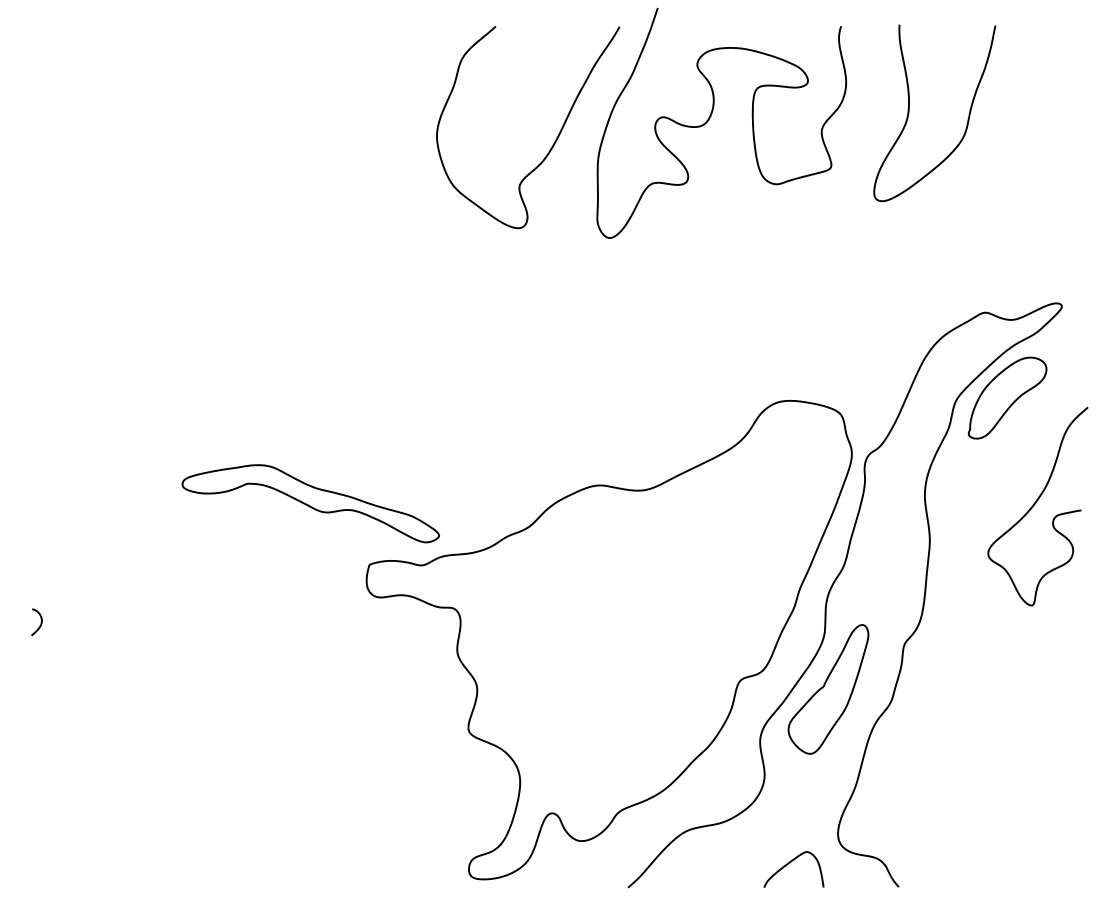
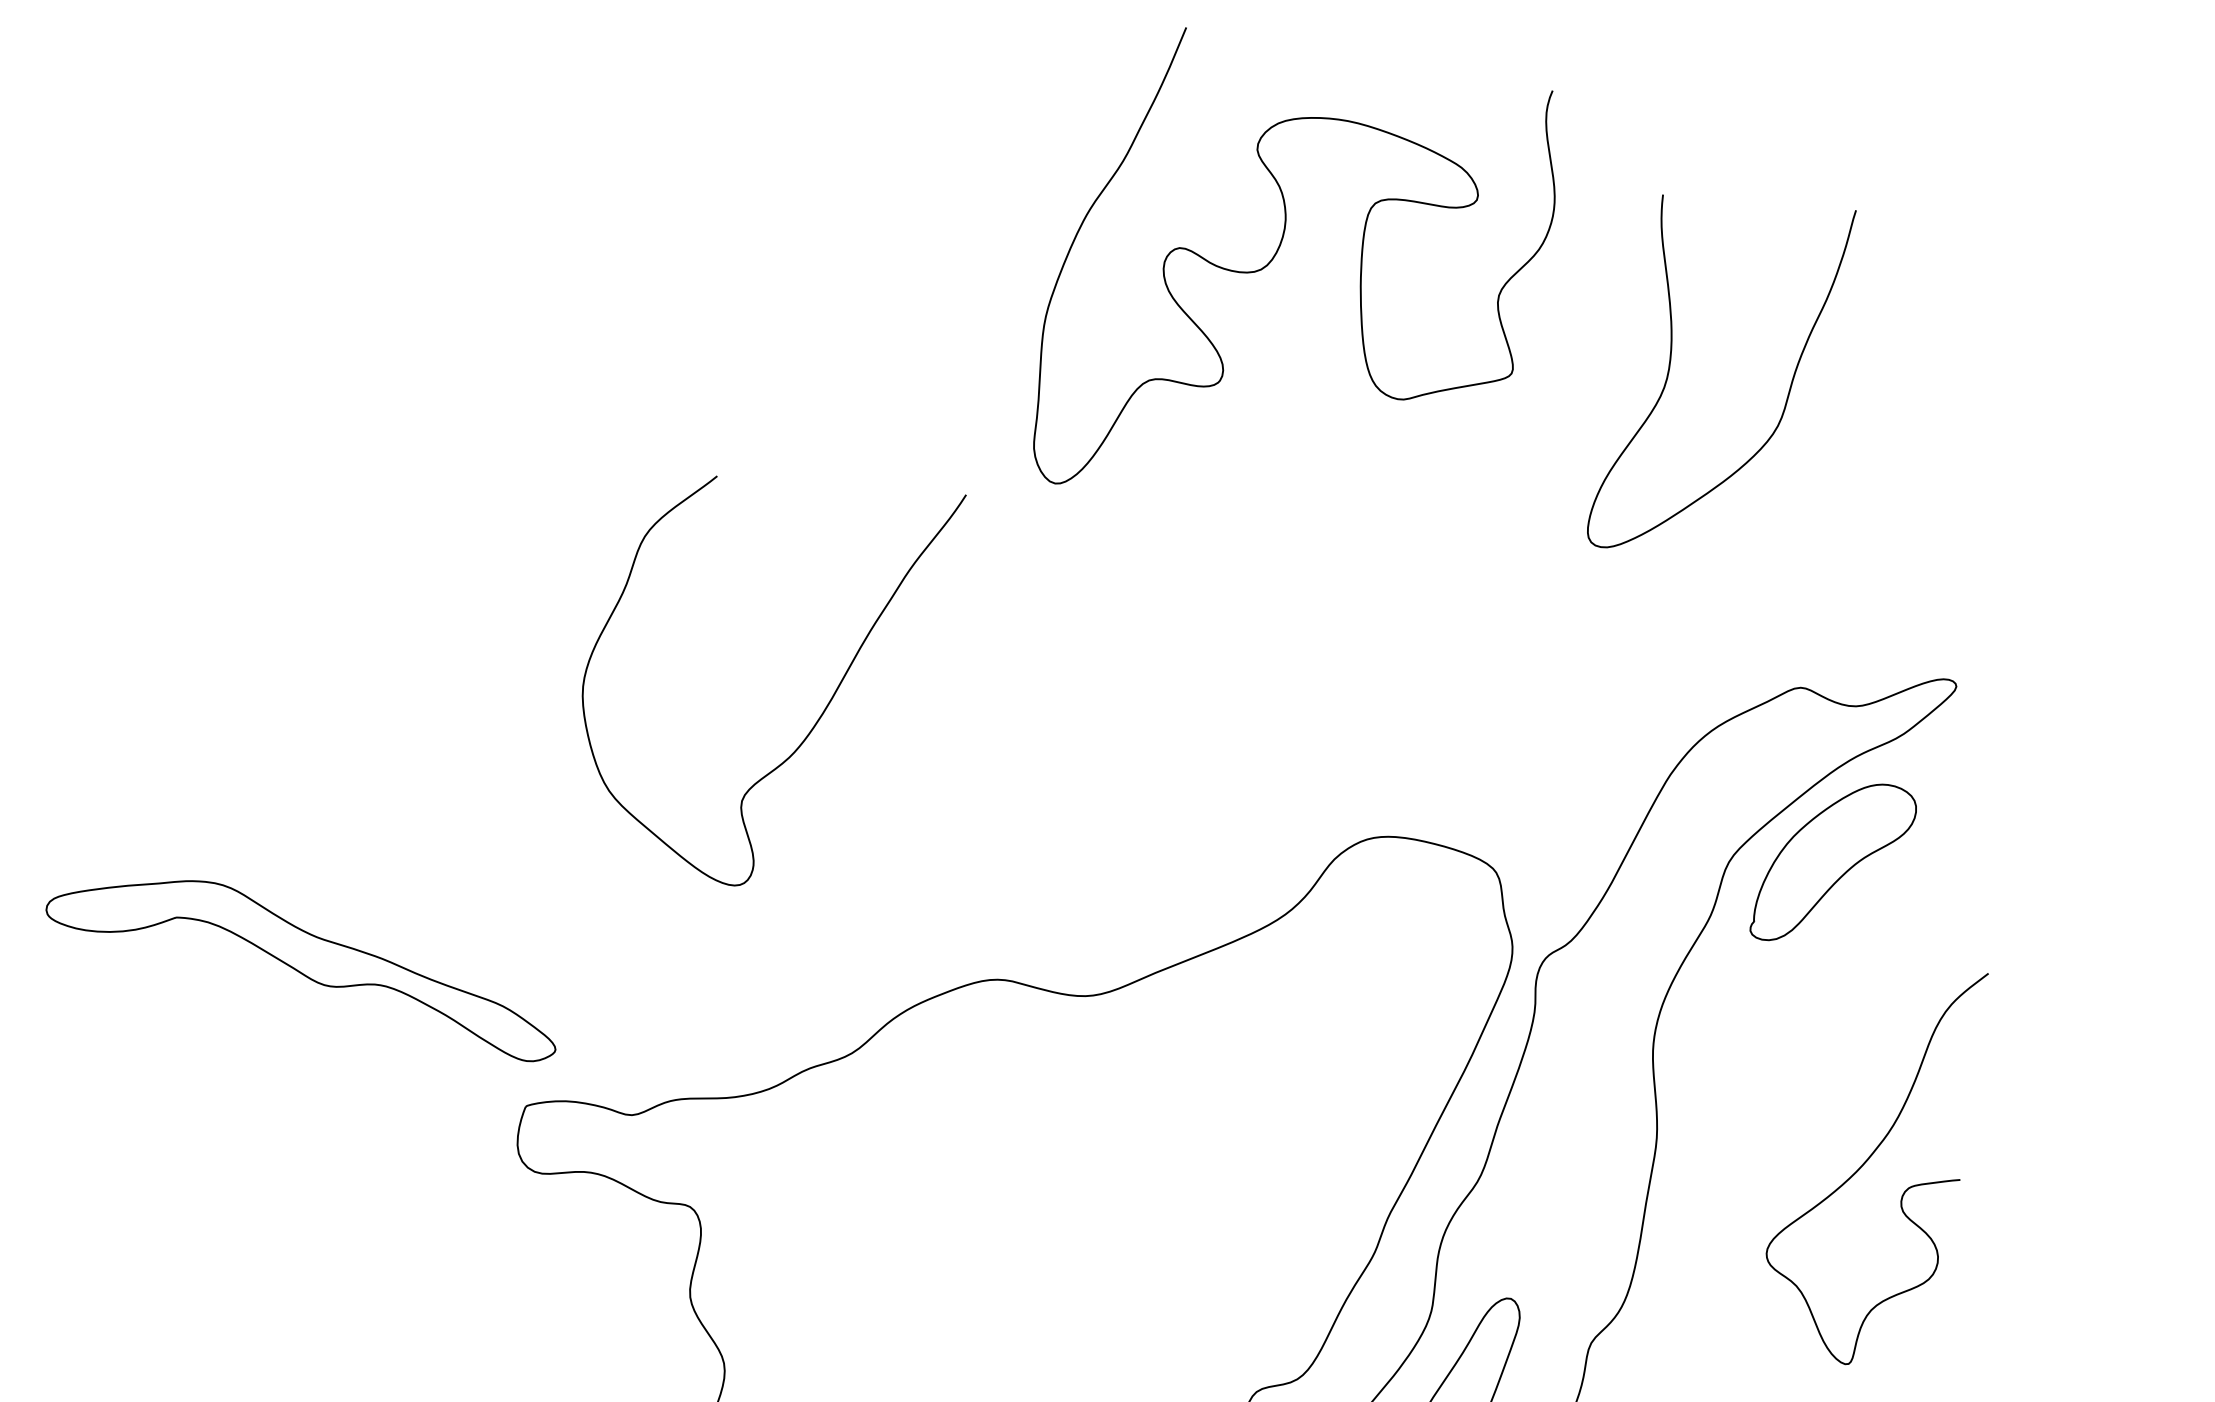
curve: (909, 113) -> (1670, 374), moved
curve: (552, 144) -> (814, 721), moved
part: (310, 503) -> (301, 966), moved
curve: (1035, 504) -> (1868, 1161), moved

